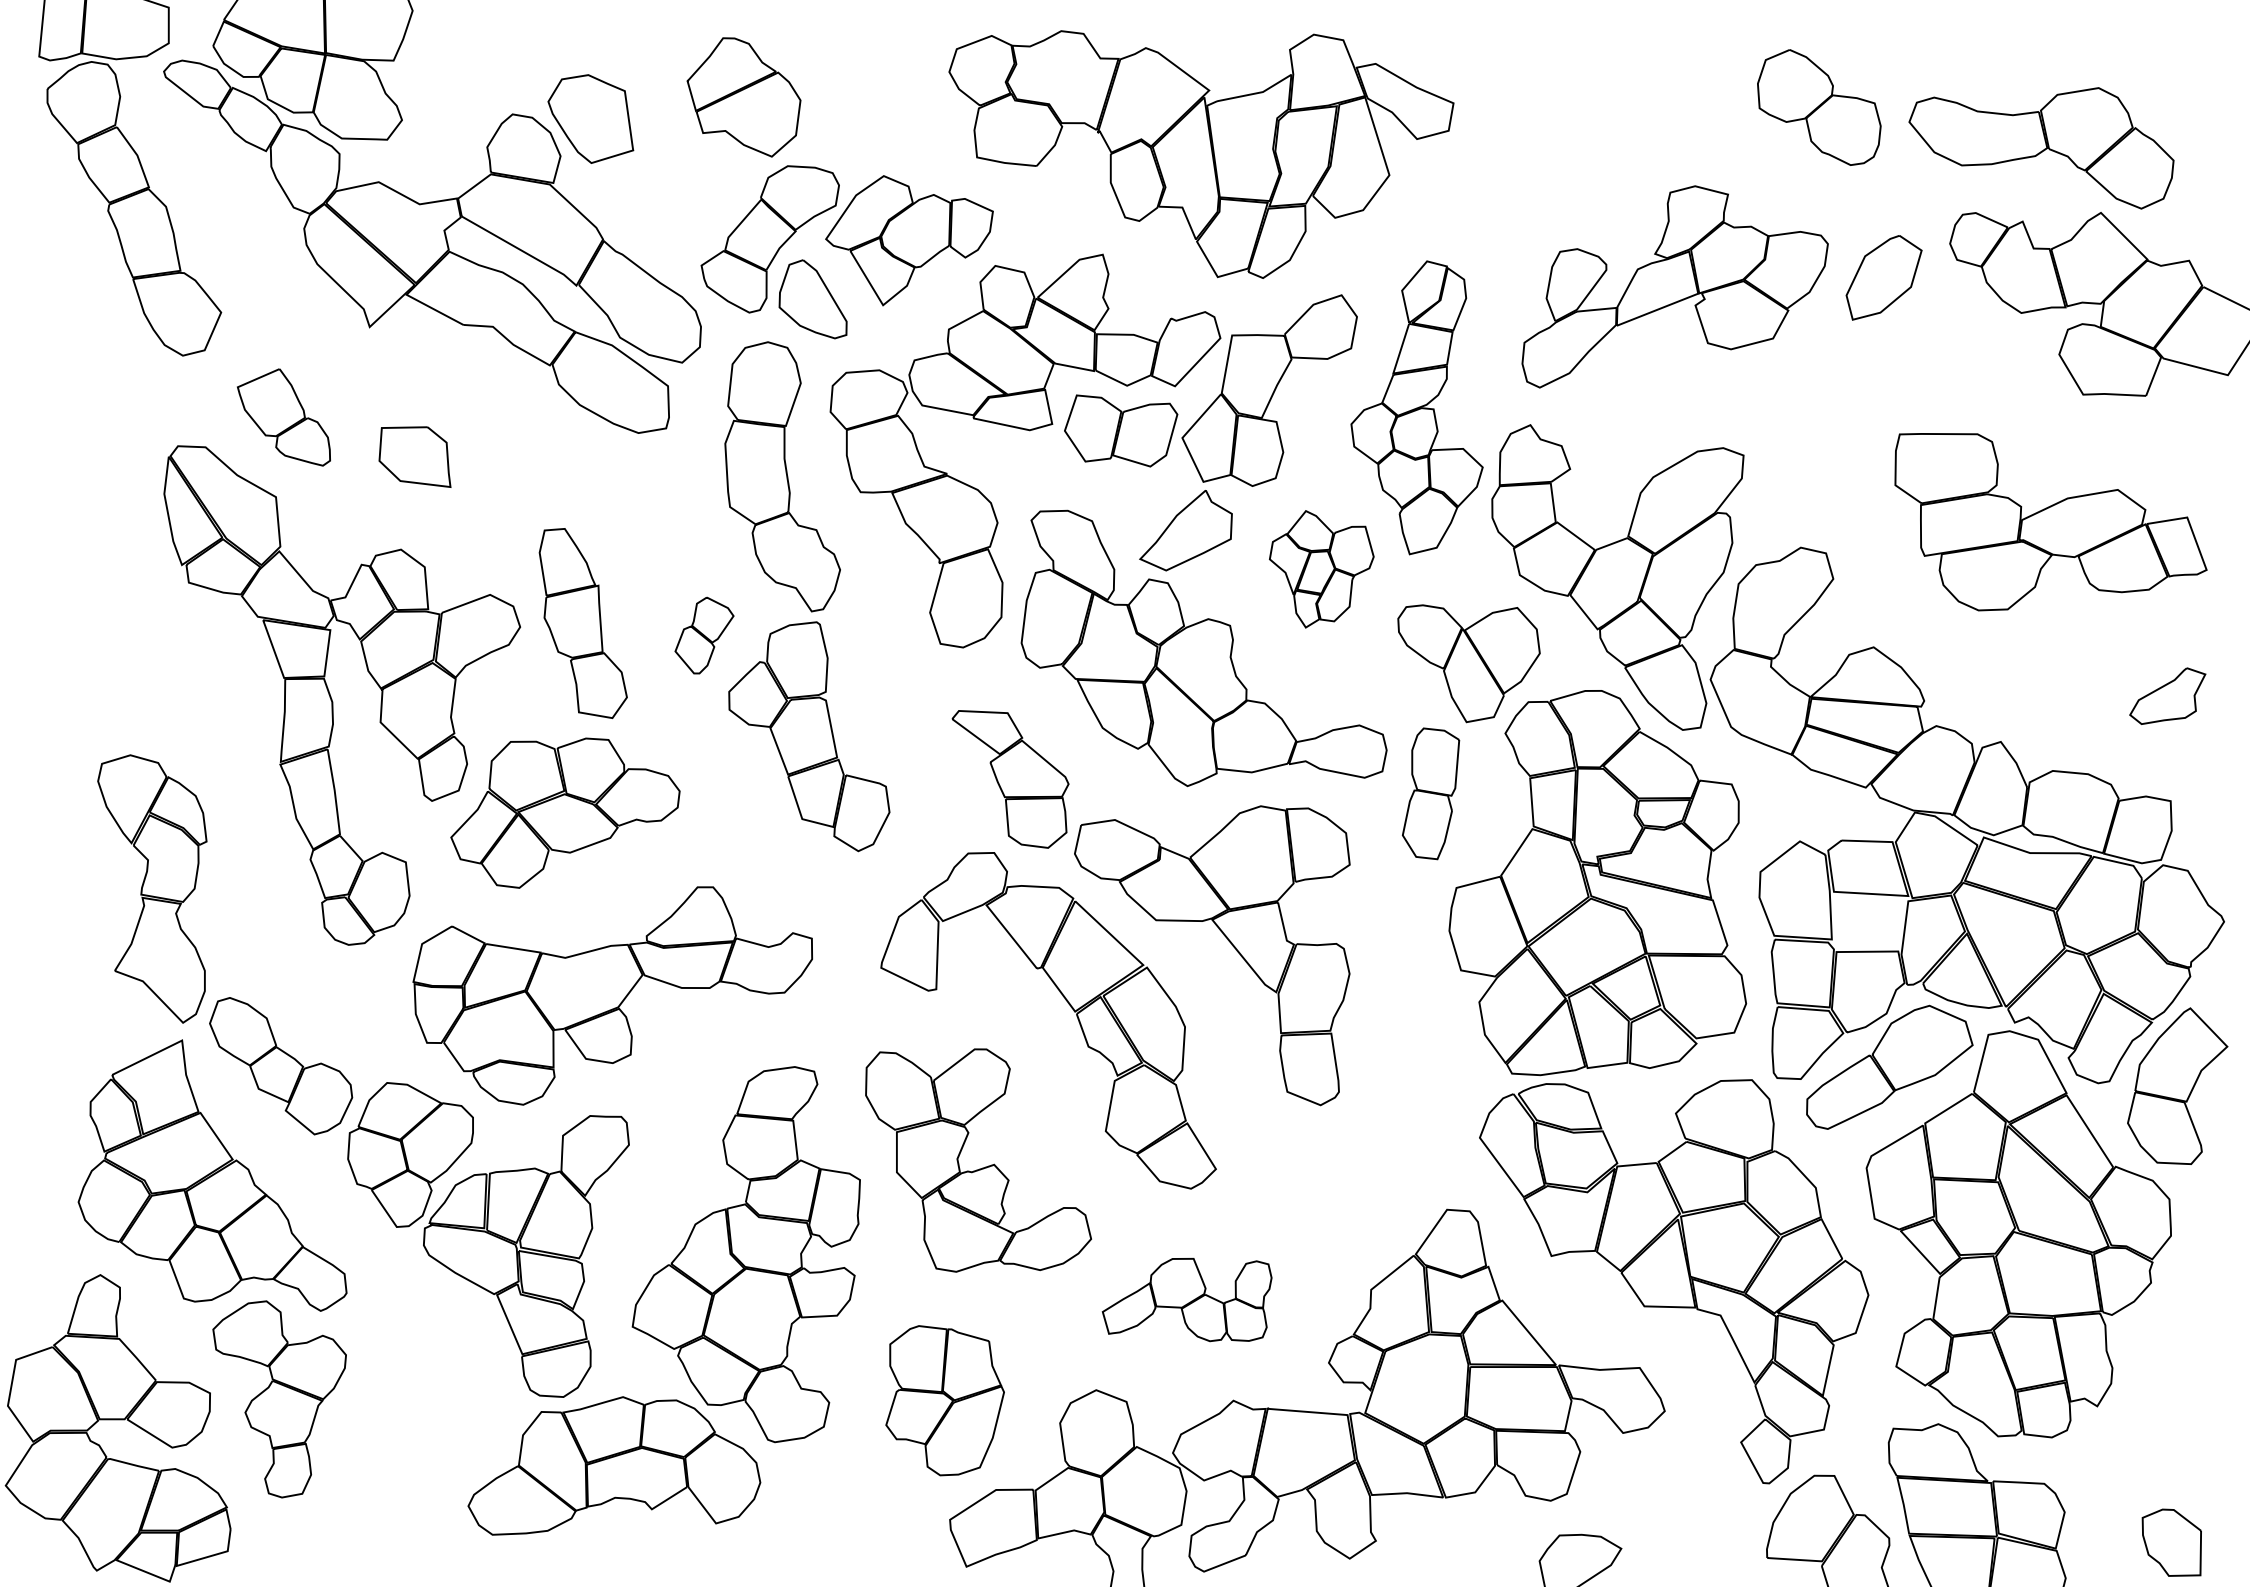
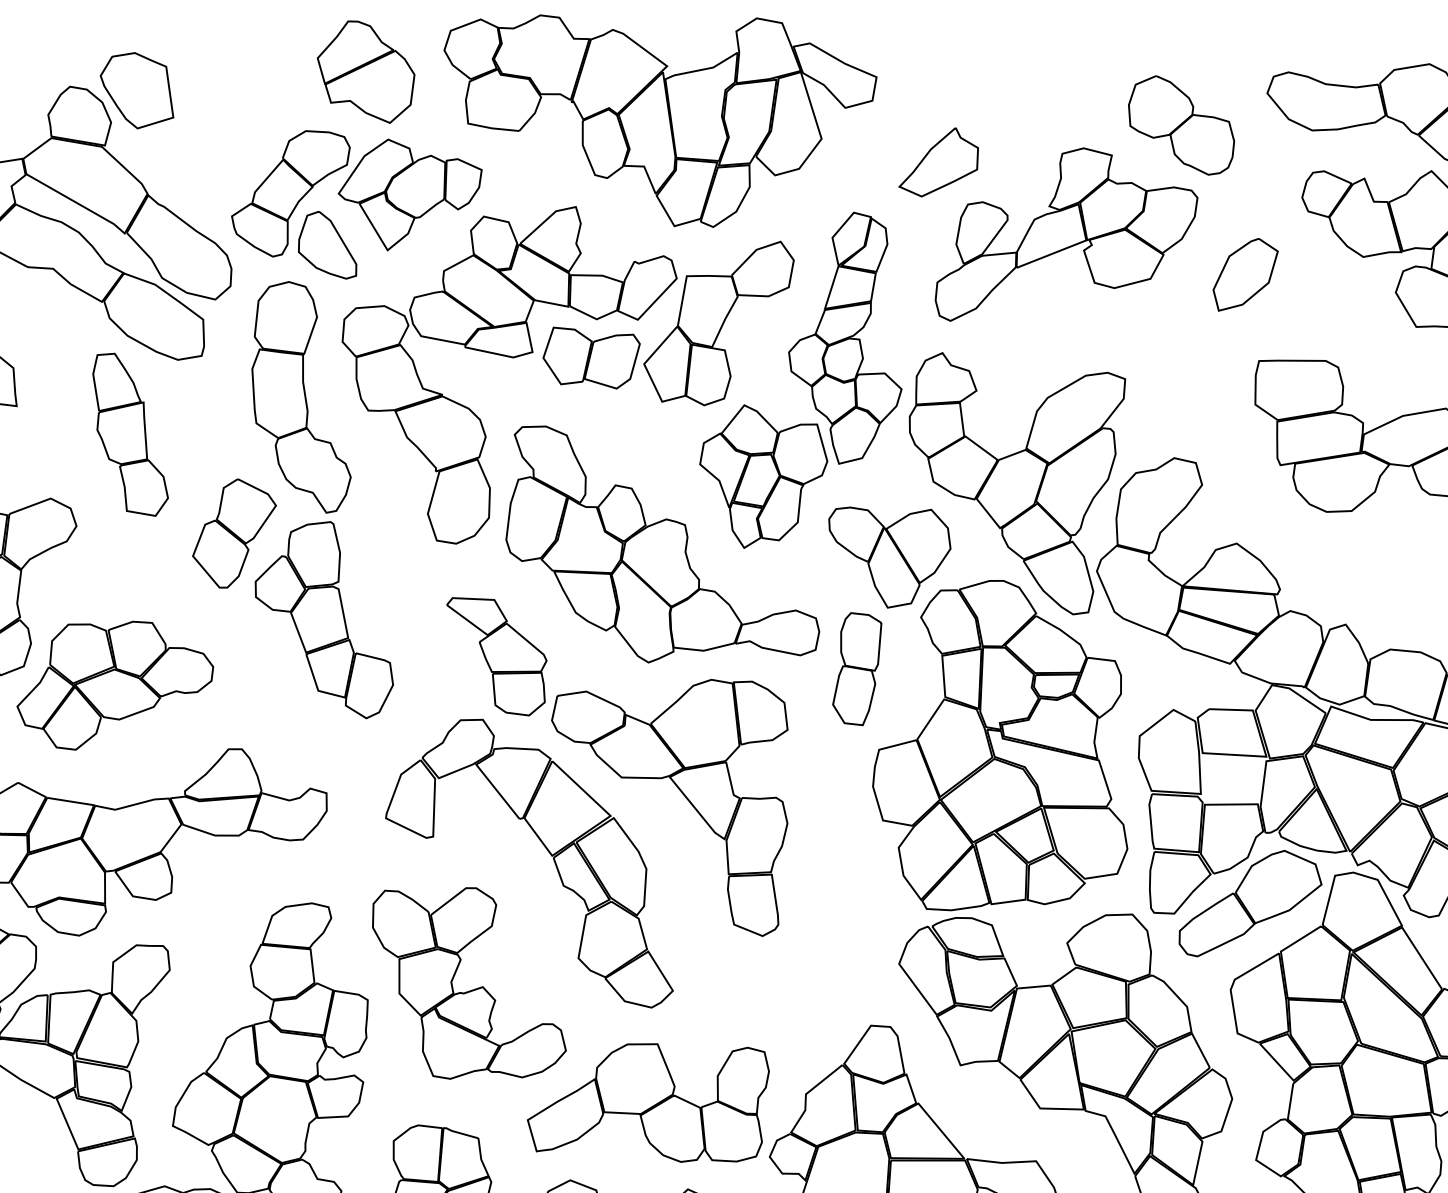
part: (743, 97) -> (365, 72), moved
part: (1819, 107) -> (1181, 125), moved
part: (1883, 277) -> (1245, 274), moved
part: (1185, 530) -> (938, 162), moved
part: (1321, 569) -> (763, 476), size x1.43
part: (582, 623) -> (129, 434), moved
part: (704, 635) -> (234, 533), size x1.67
part: (1186, 1299) -> (647, 1102), size x1.67

